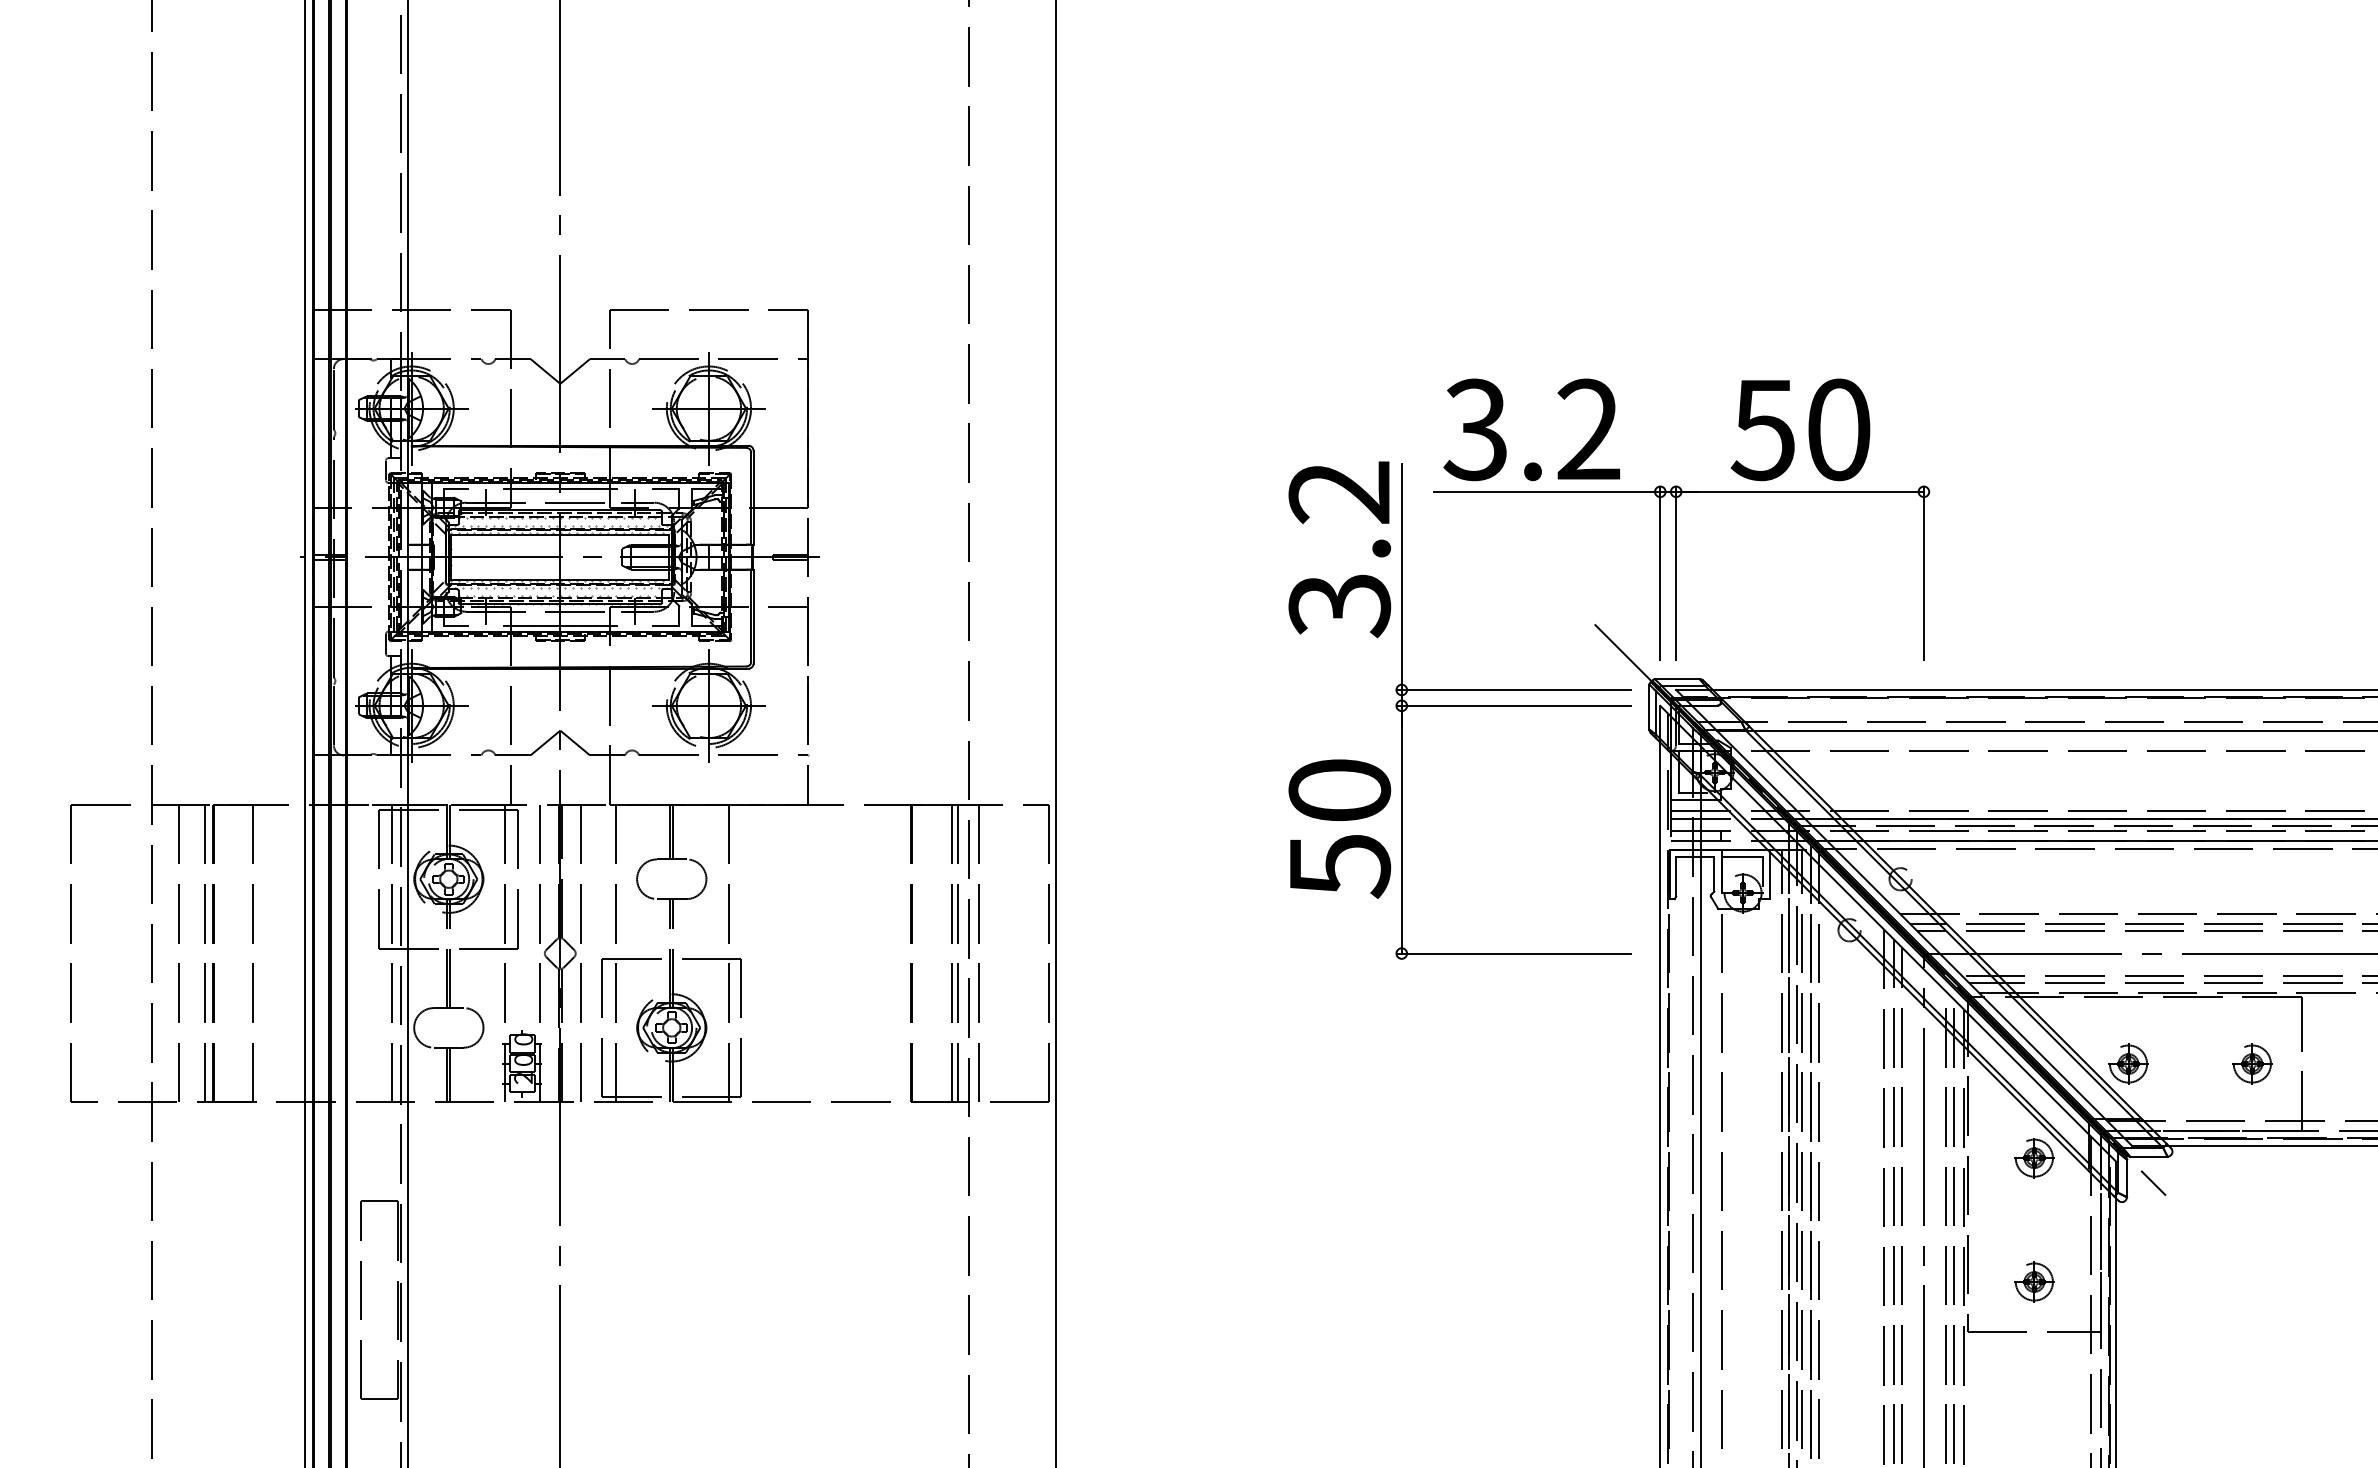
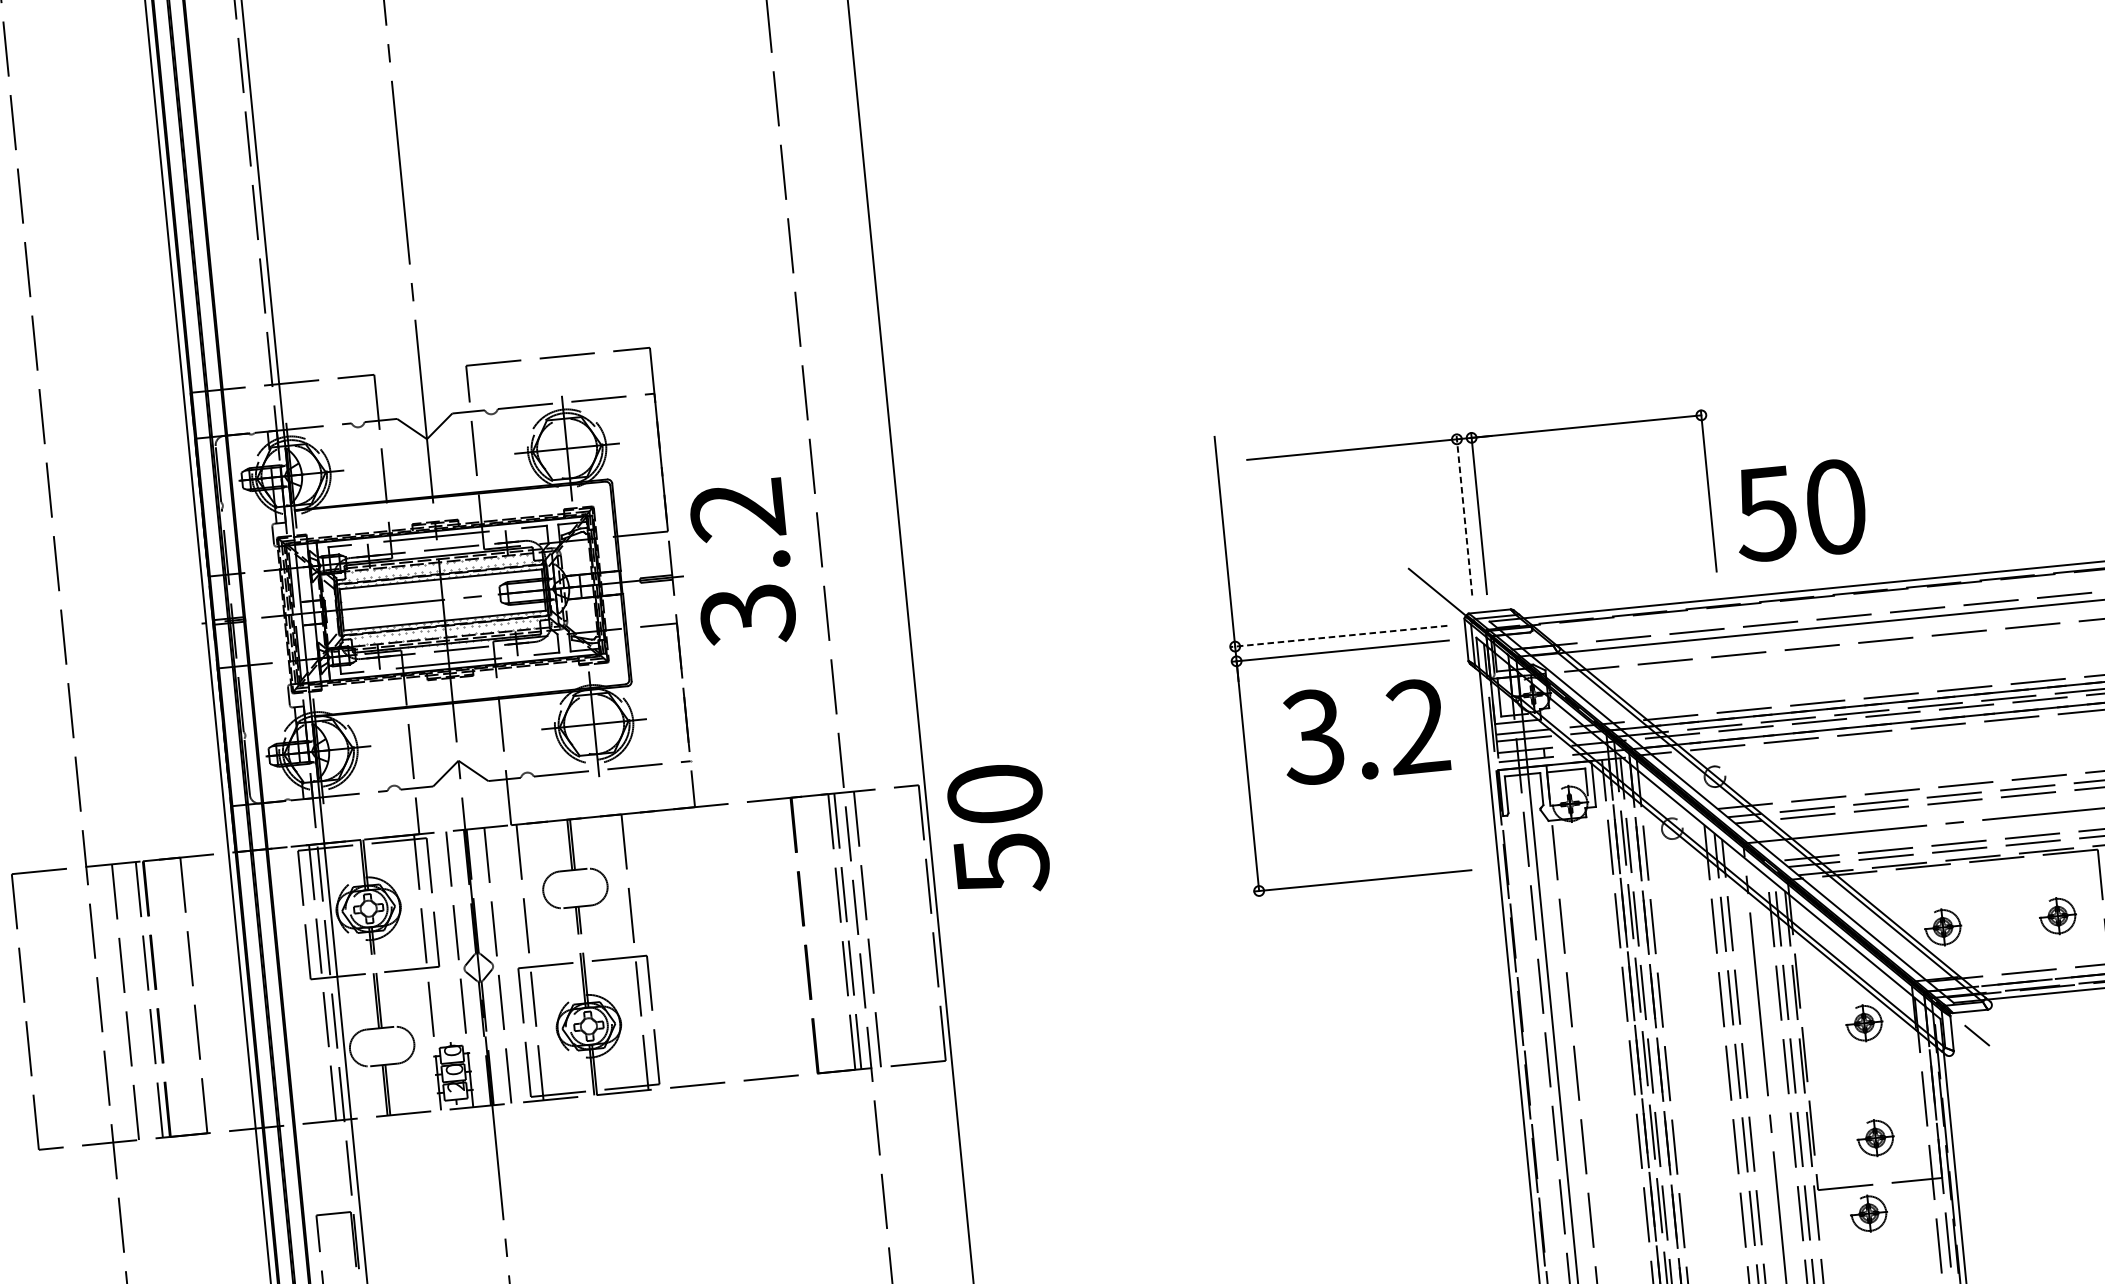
text: (1531, 429) -> (1364, 731), moved
text: (1800, 429) -> (1800, 510), moved
text: (1339, 549) -> (742, 563), moved
line: (1660, 573) -> (1464, 515), solid -> dashed
line: (1513, 690) -> (1338, 636), solid -> dashed
text: (1339, 828) -> (998, 829), moved
part: (2019, 1361) -> (1869, 1213), added

